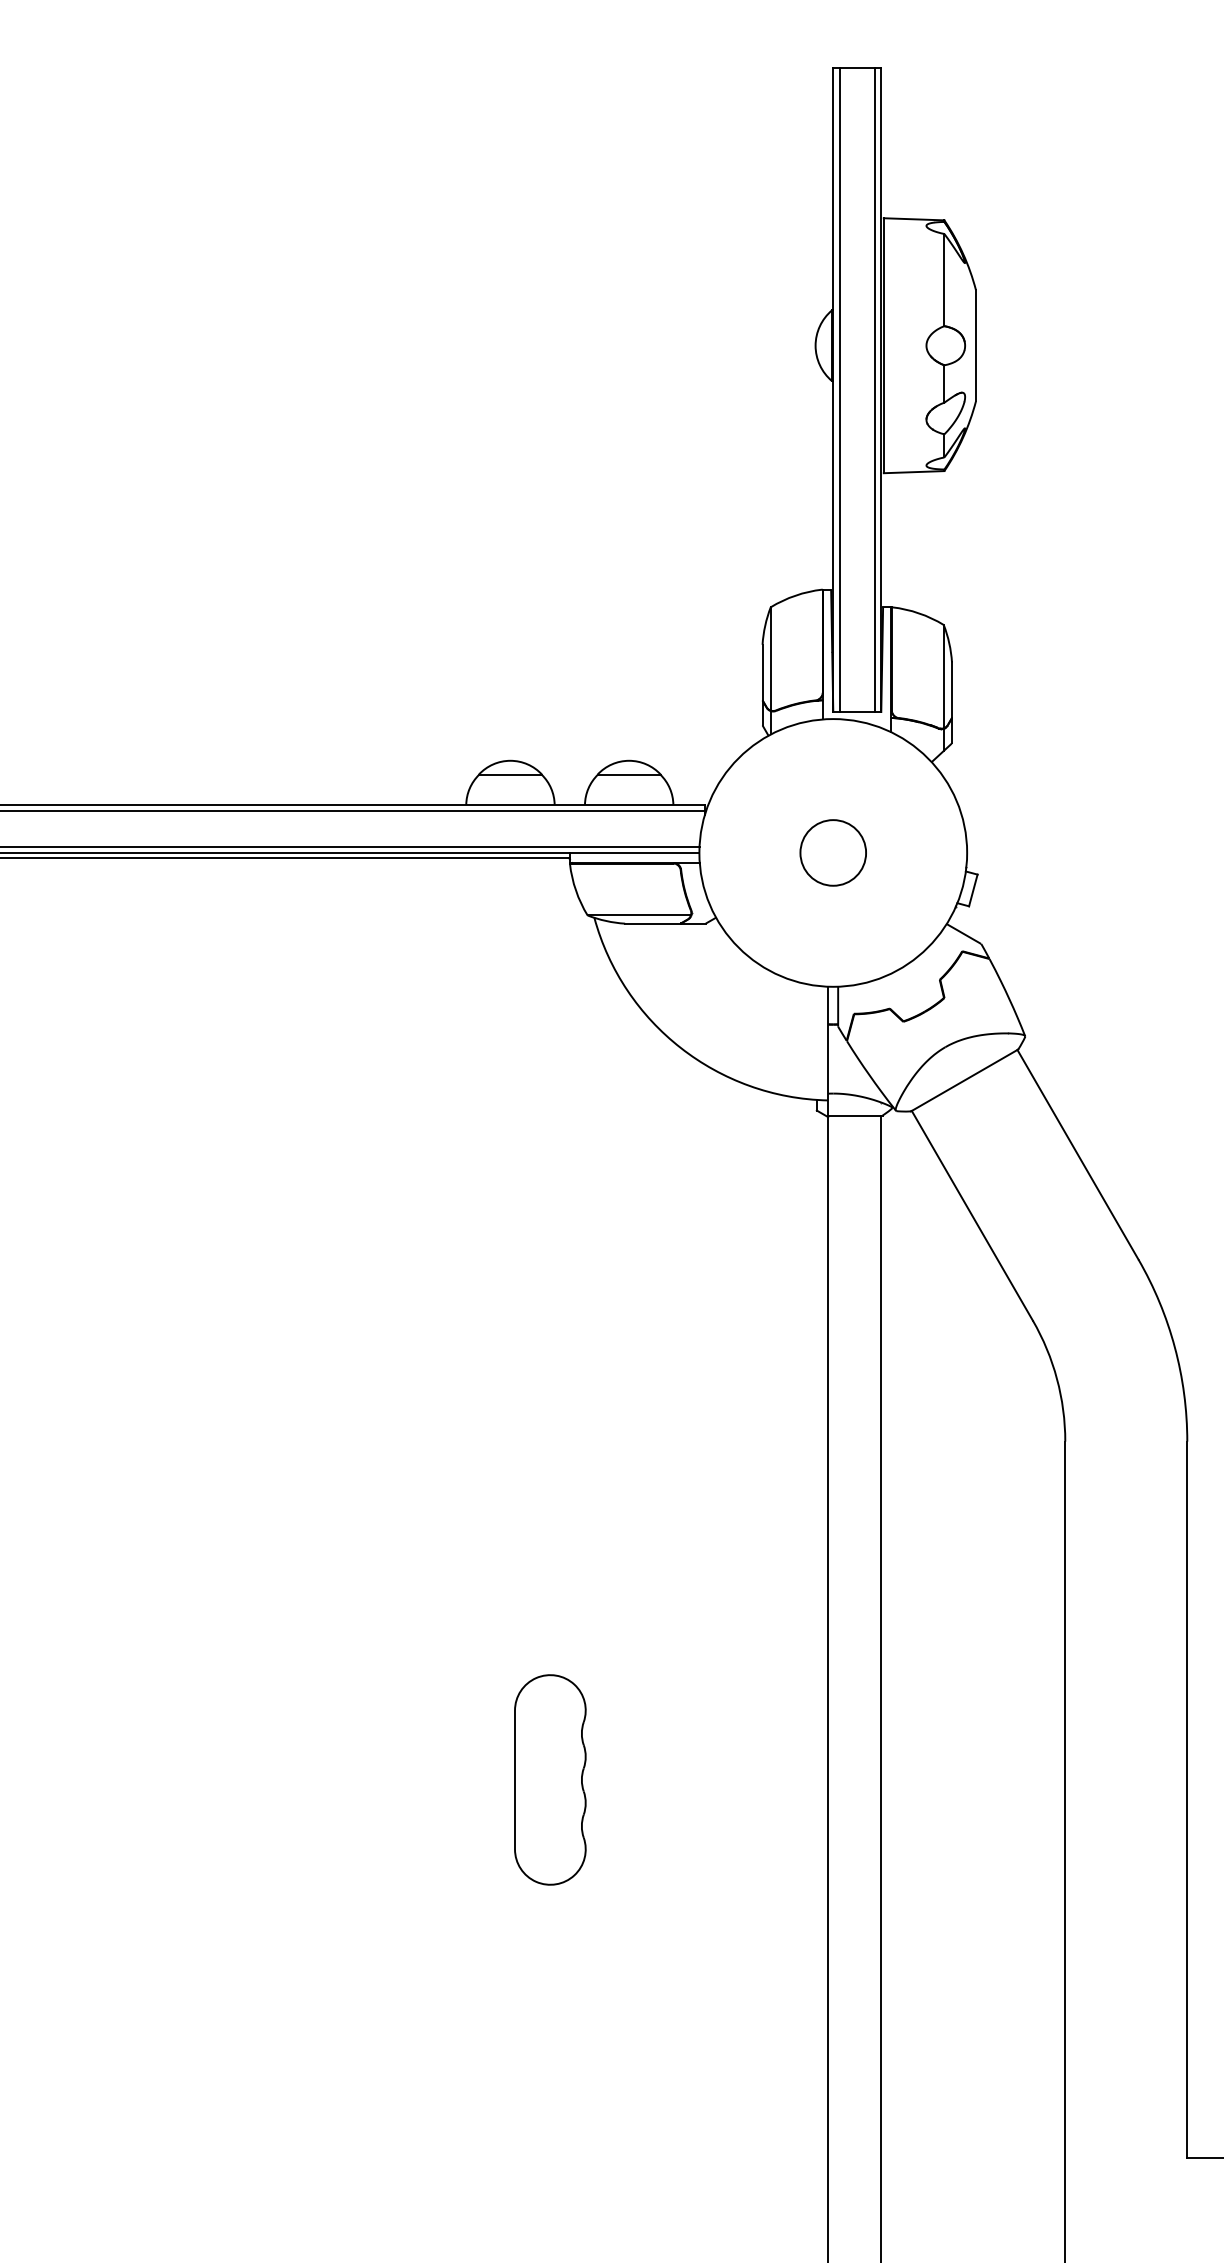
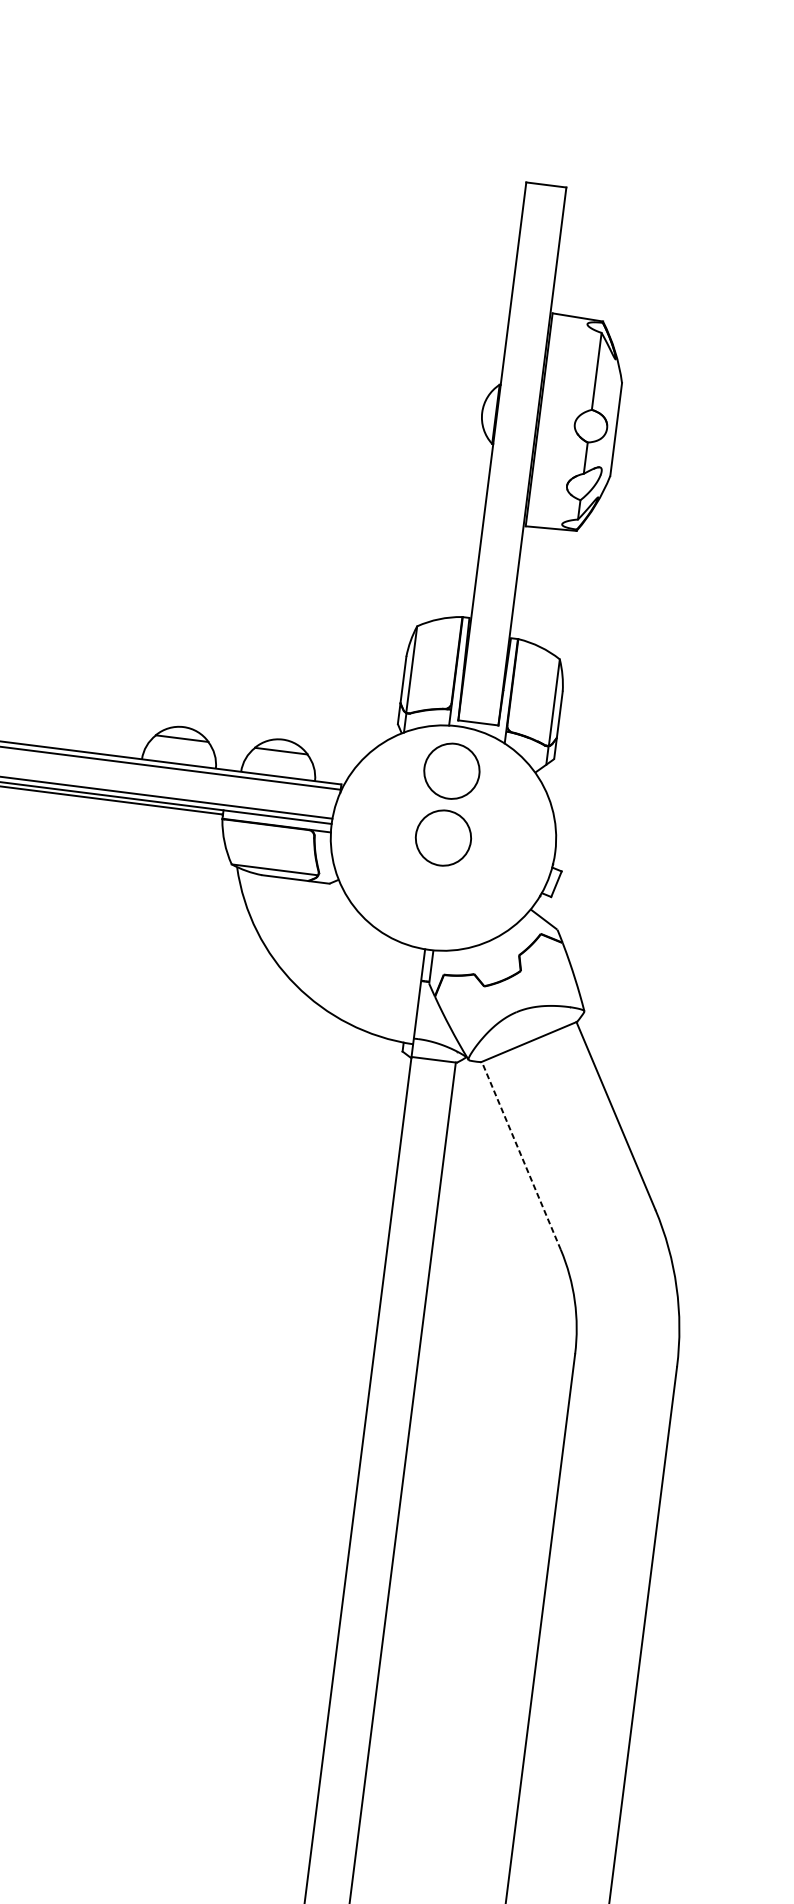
line: (839, 389) -> (497, 451), removed
line: (874, 389) -> (526, 455), removed
circle: (832, 772) -> (451, 770), added
line: (972, 1215) -> (521, 1155), solid -> dashed
part: (550, 1779) -> (109, 1582), removed

